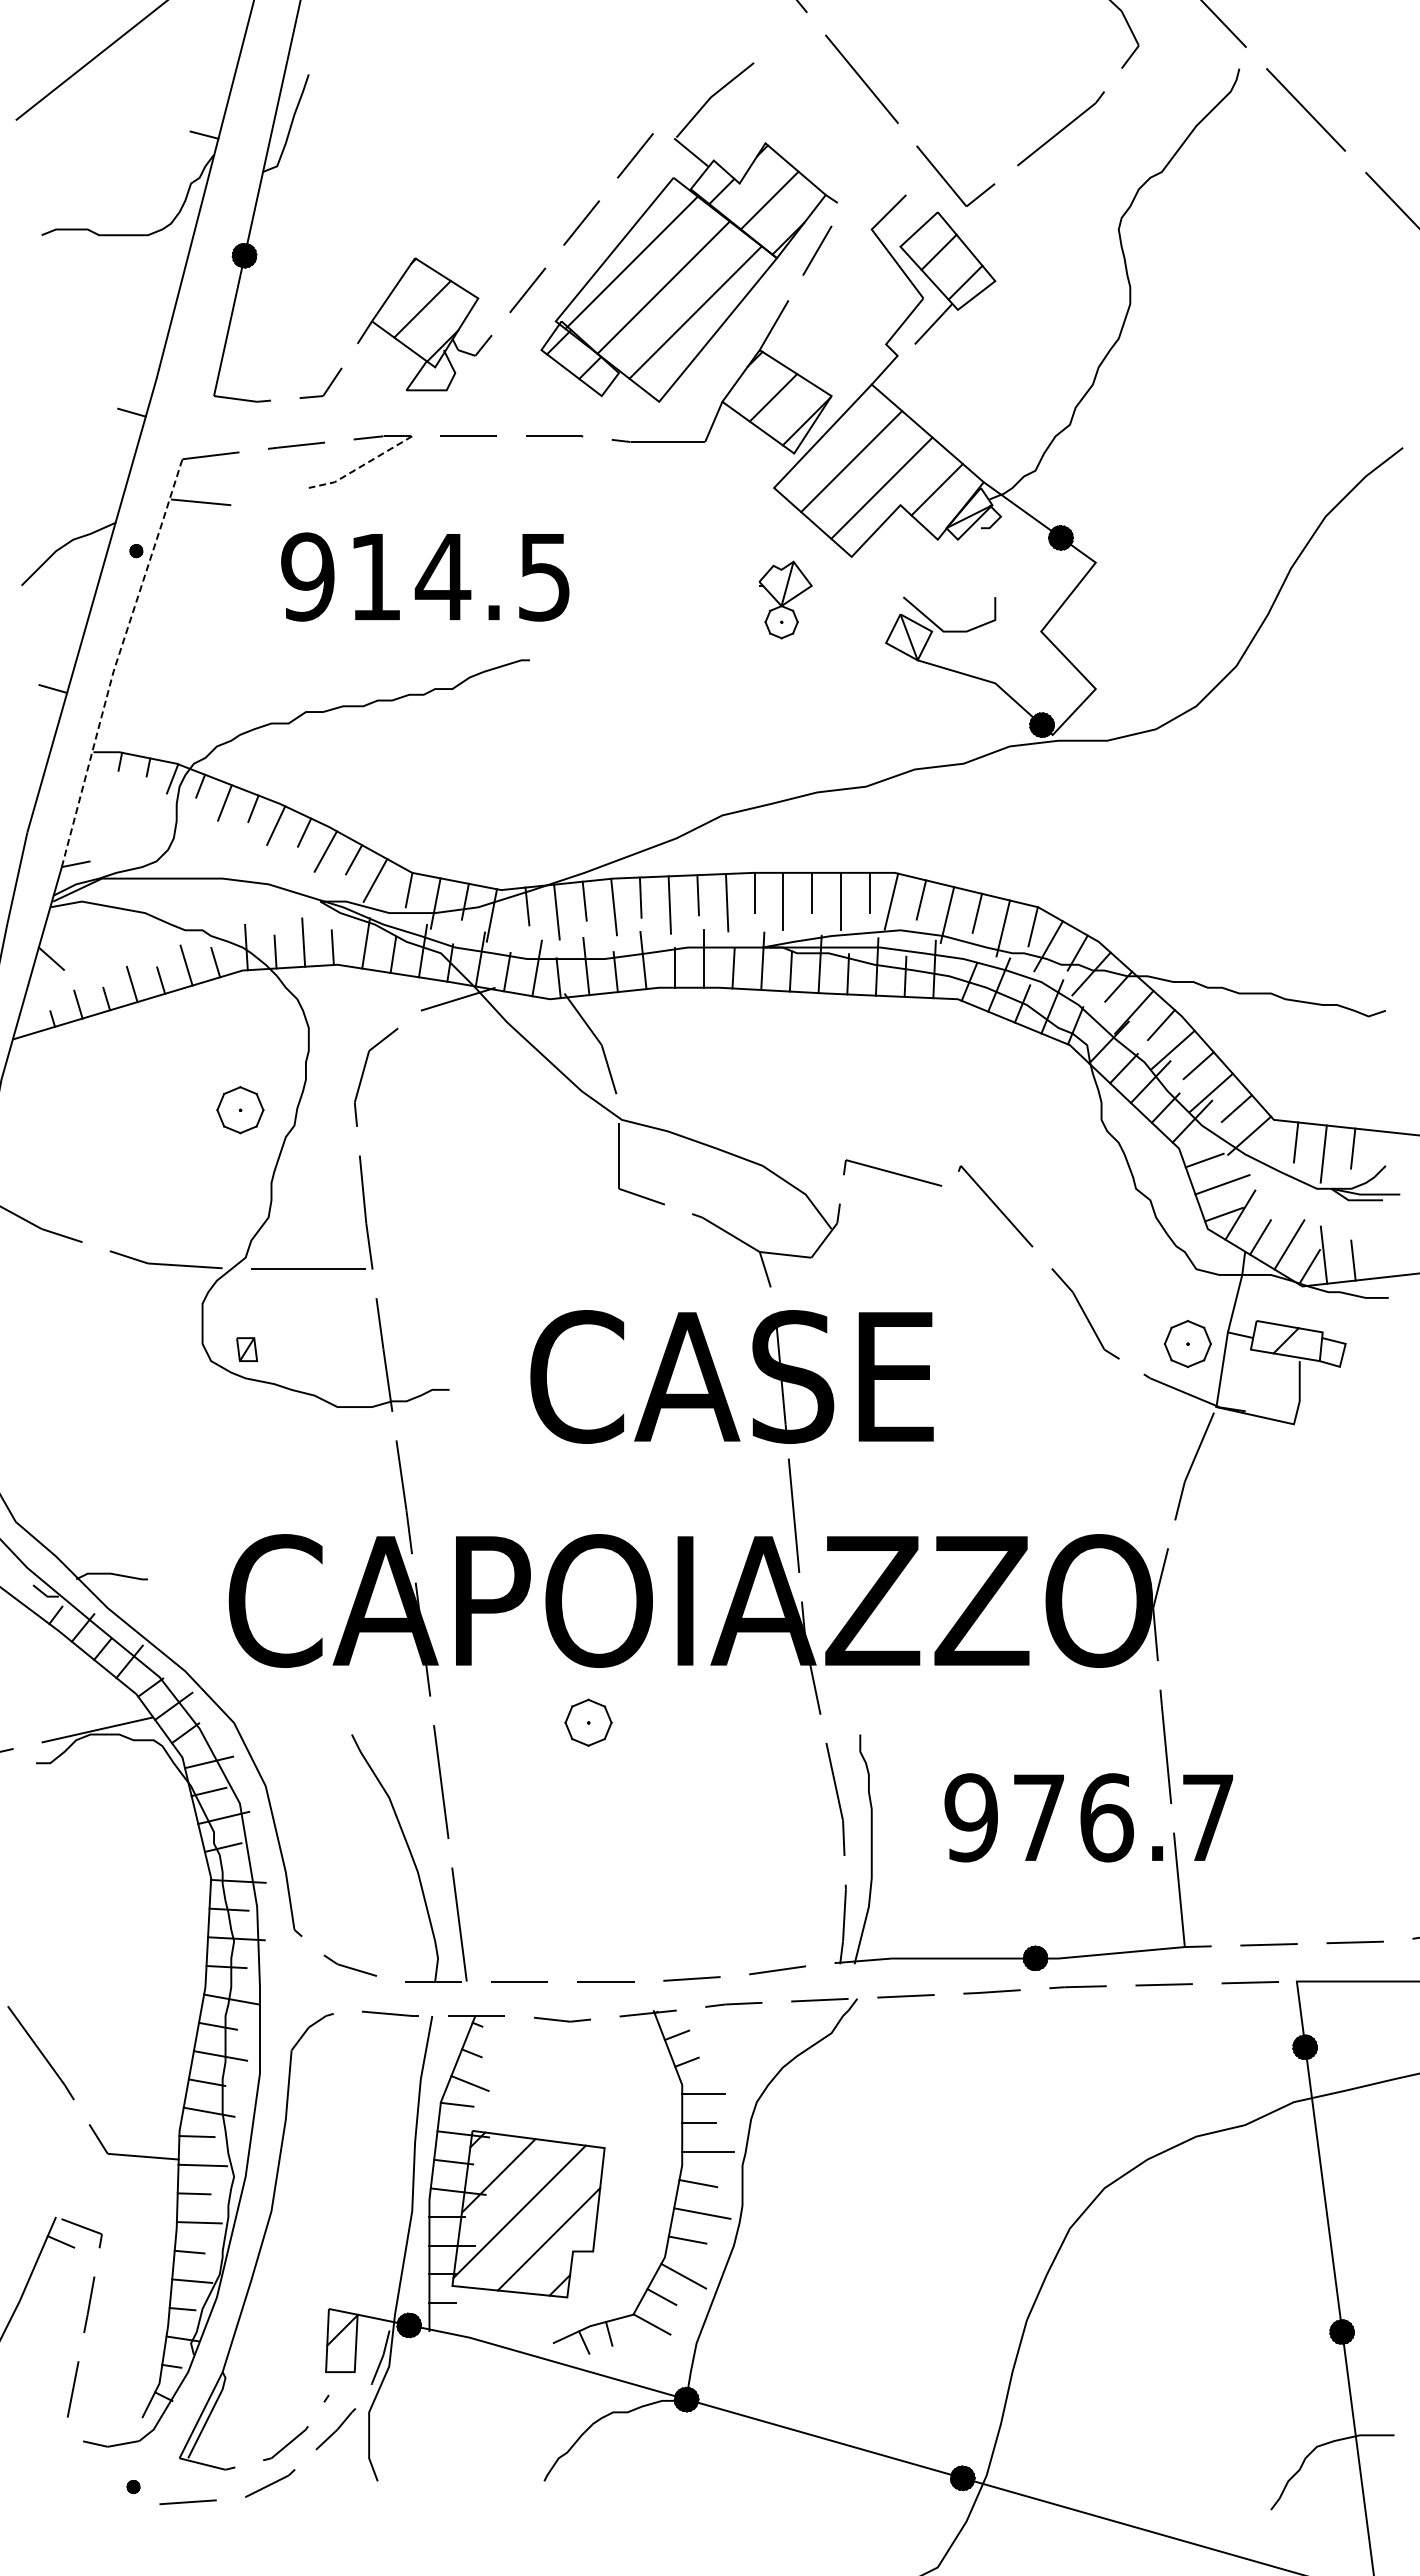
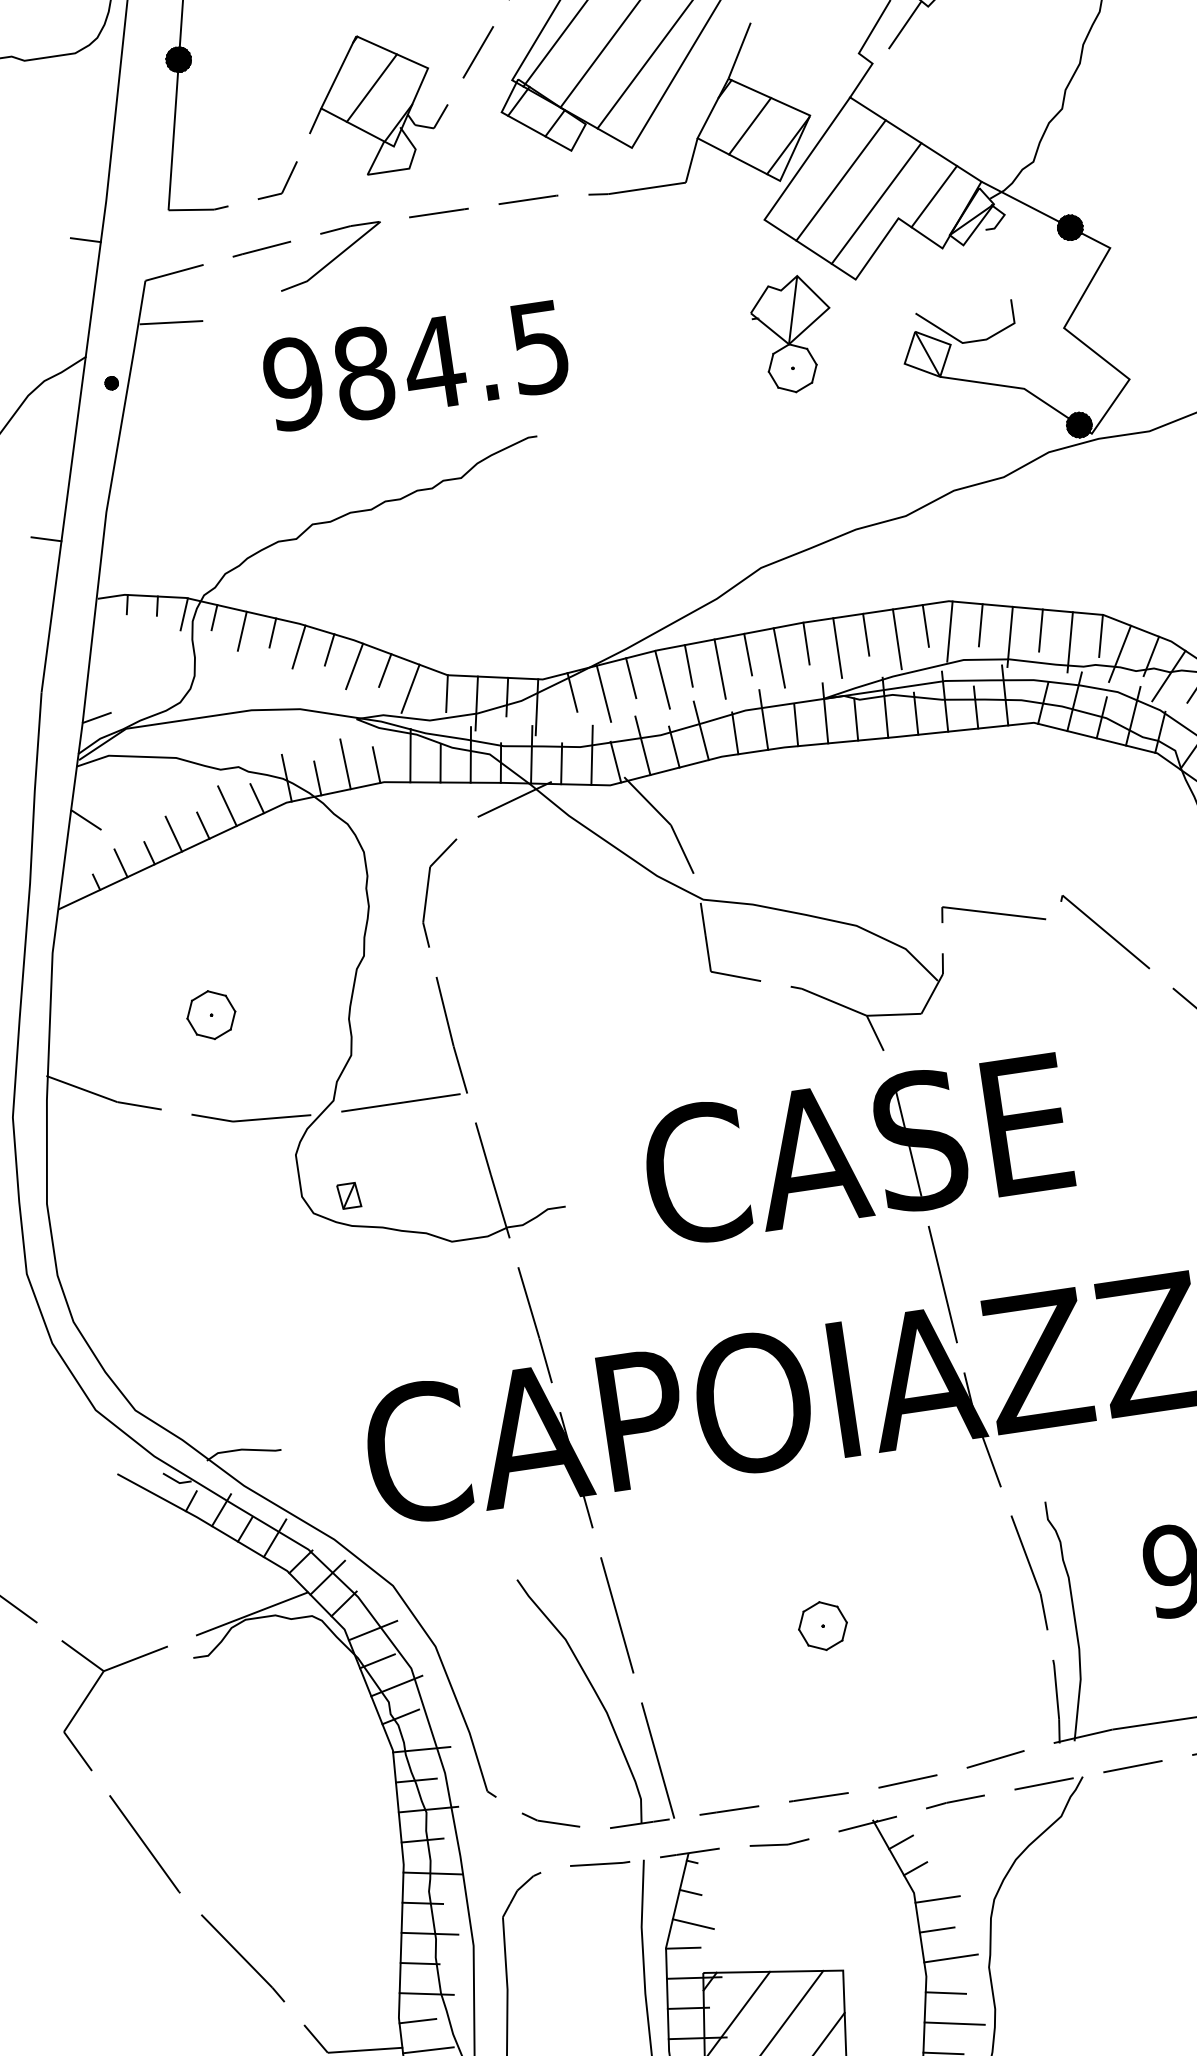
line: (361, 466) -> (332, 260), dashed -> solid
text: (375, 576) -> (363, 372), 914.5 -> 984.5
part: (785, 599) -> (793, 333), size x1.43
line: (116, 661) -> (107, 501), dashed -> solid
part: (240, 1110) -> (211, 1015), moved
part: (588, 1722) -> (822, 1625), moved

